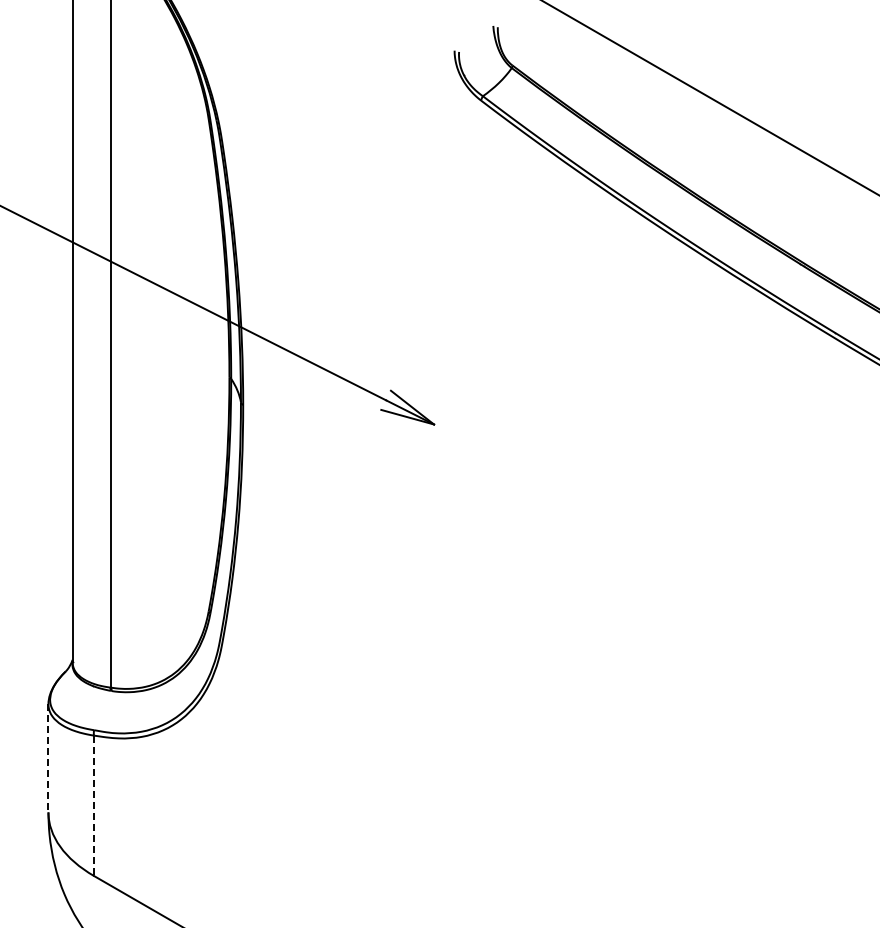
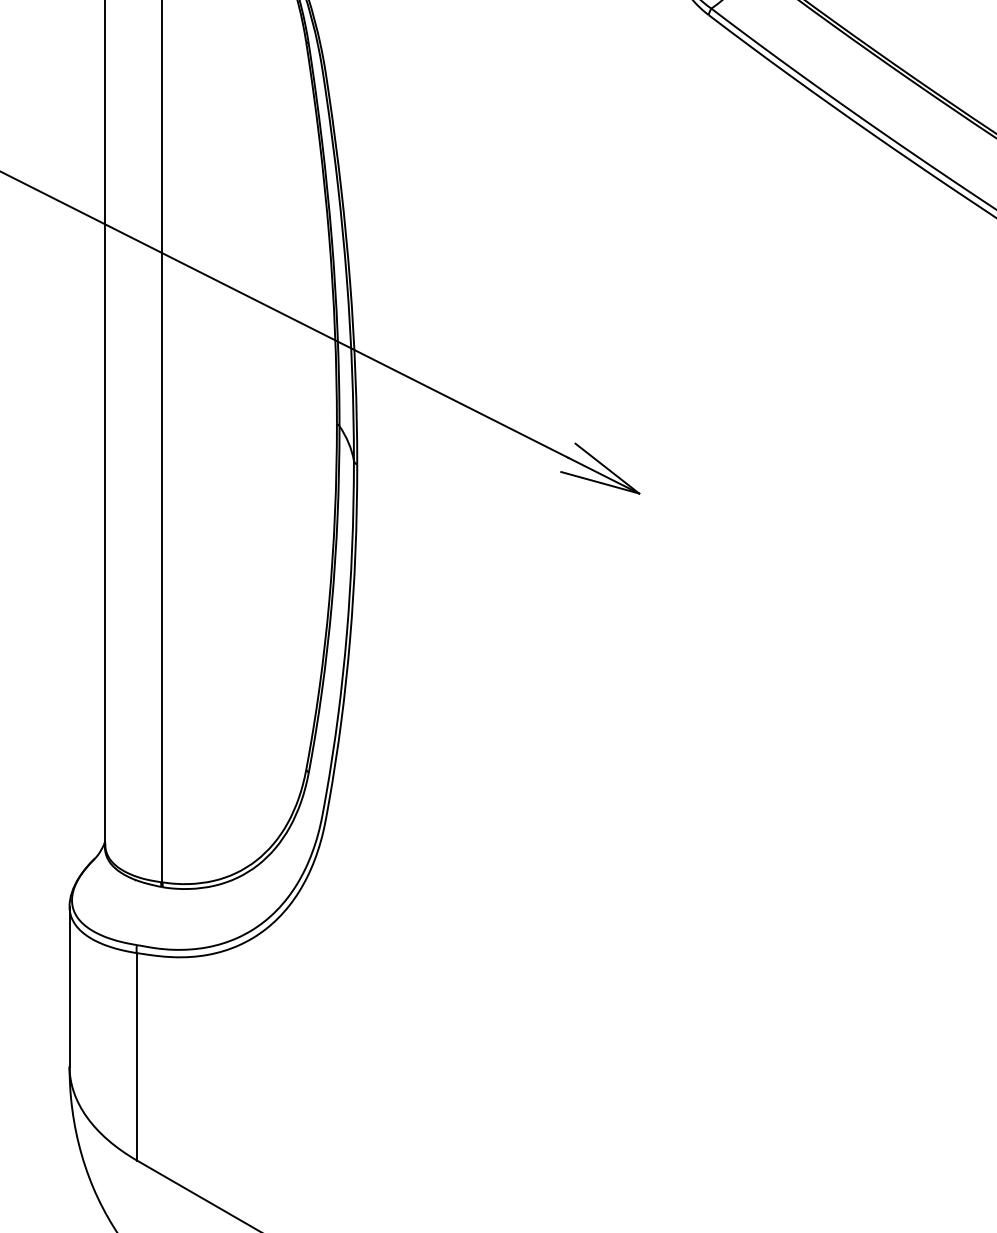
line: (48, 758) -> (69, 986), dashed -> solid
line: (94, 806) -> (137, 1057), dashed -> solid

